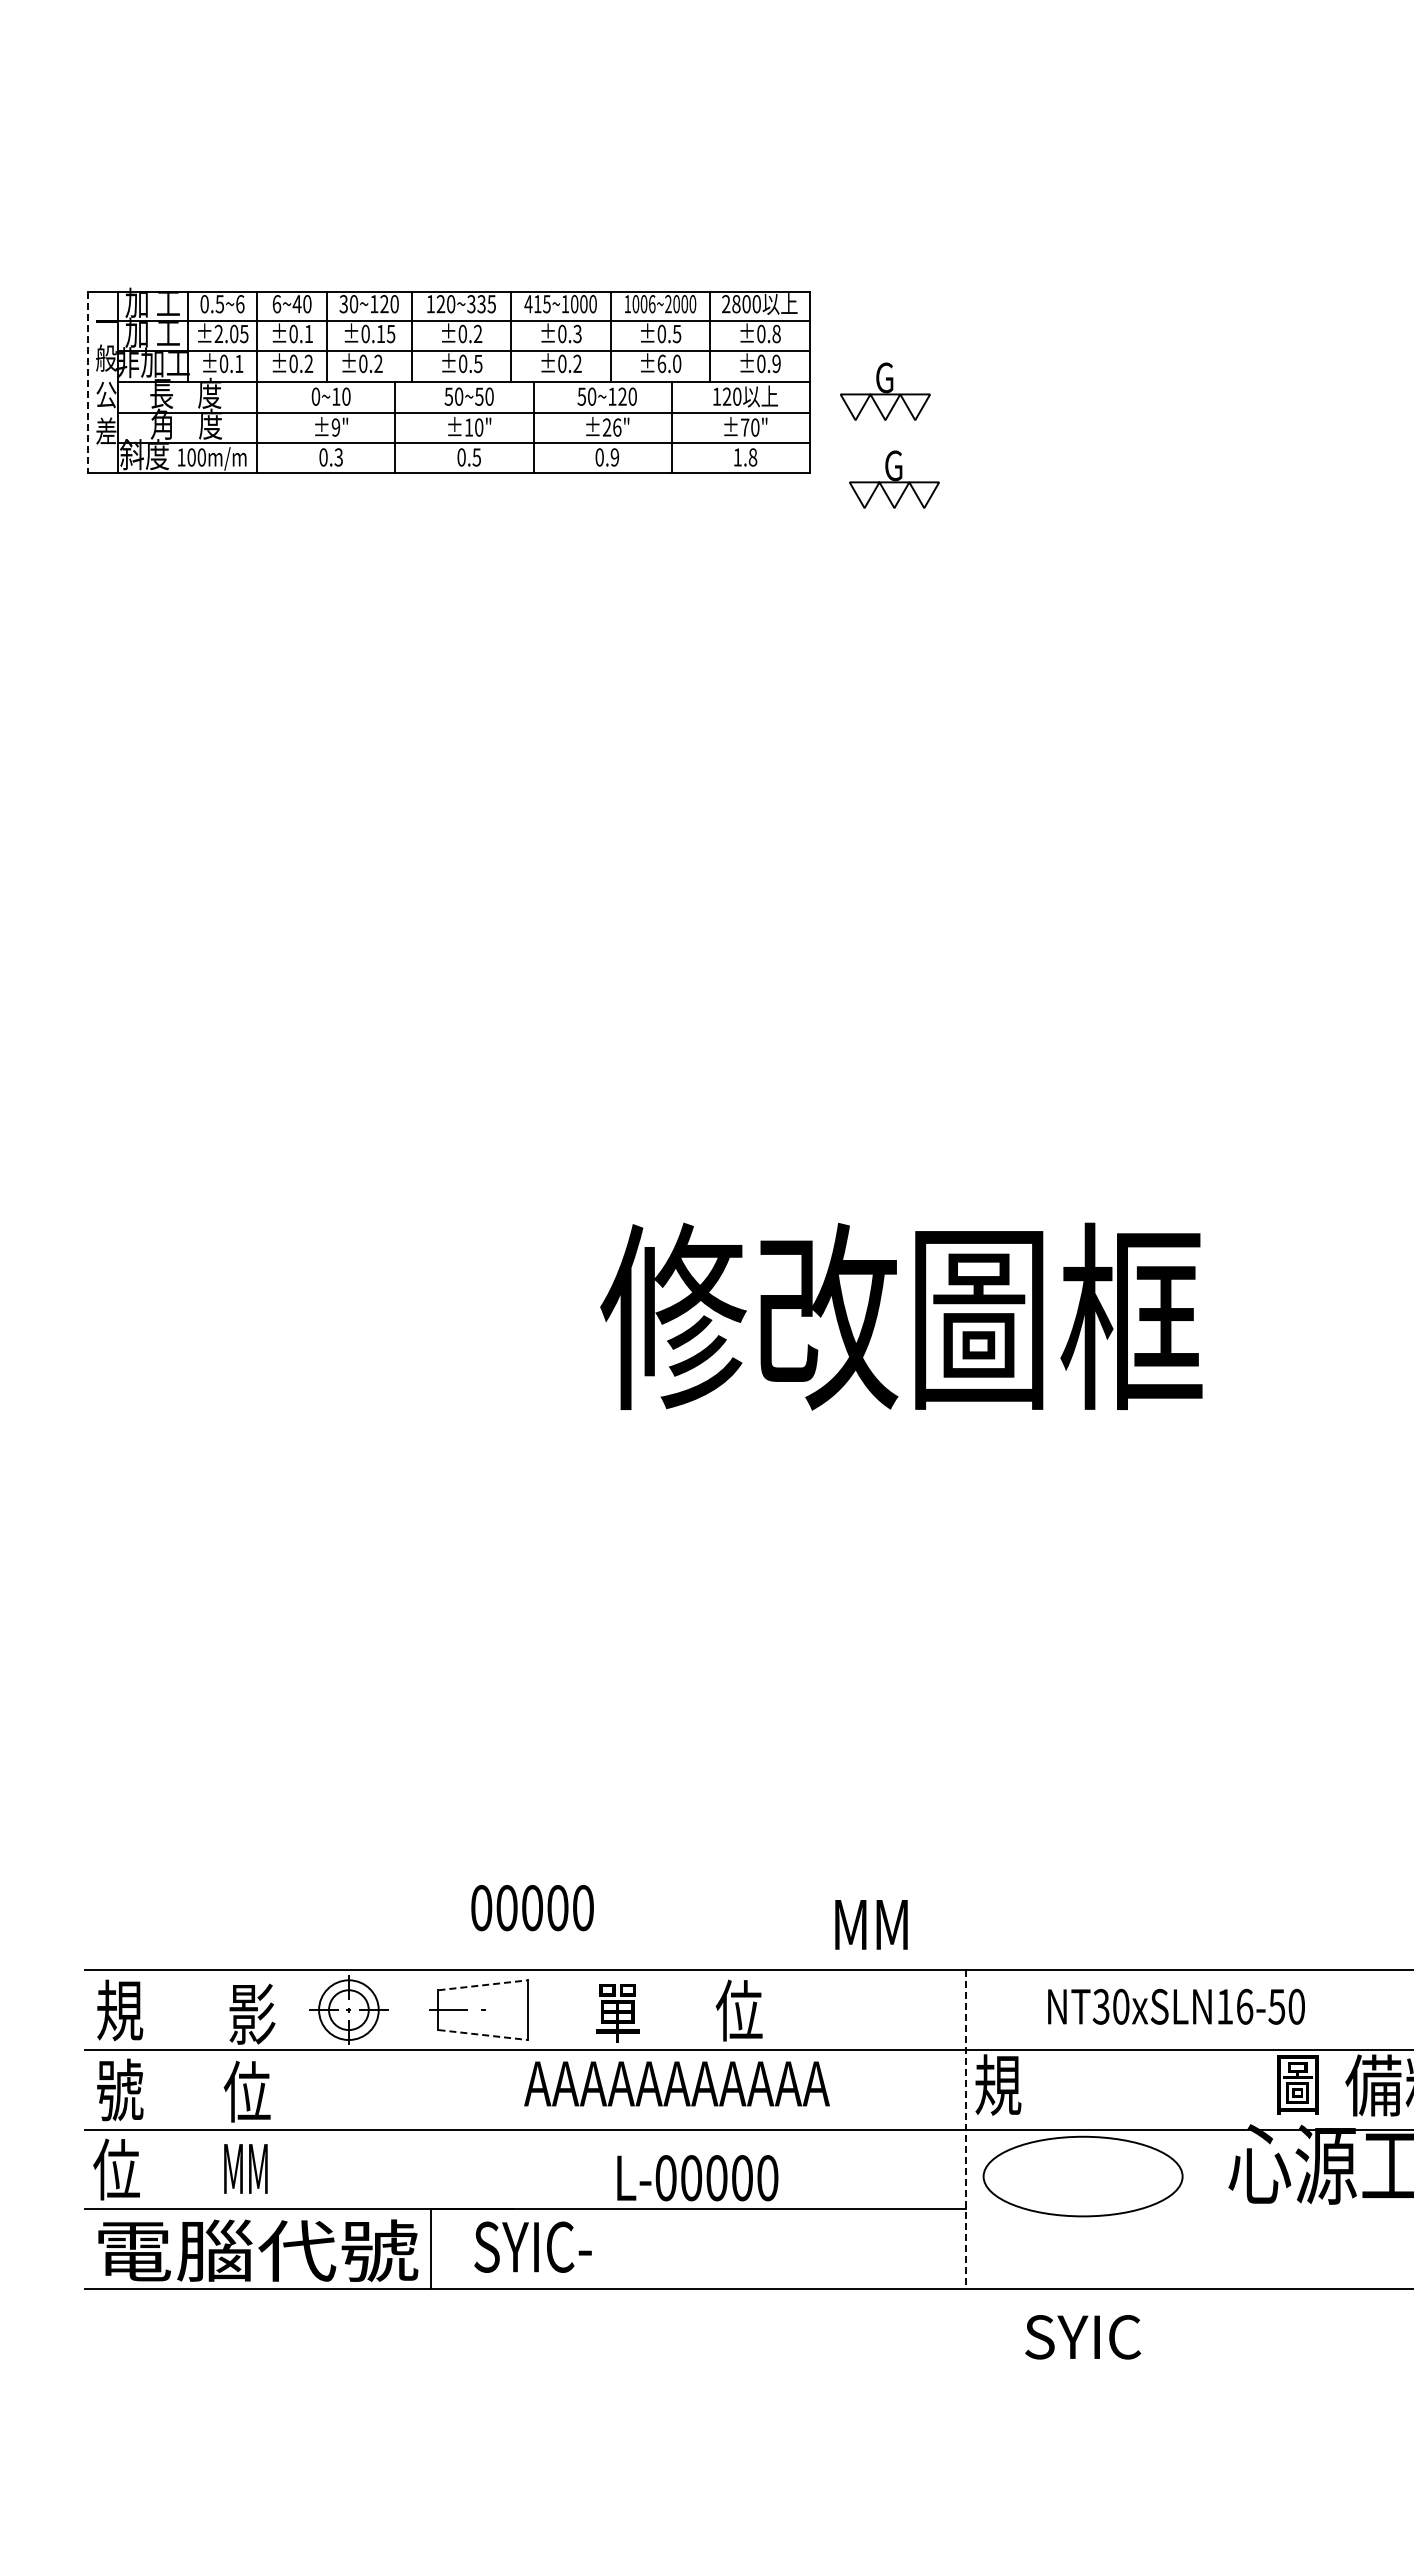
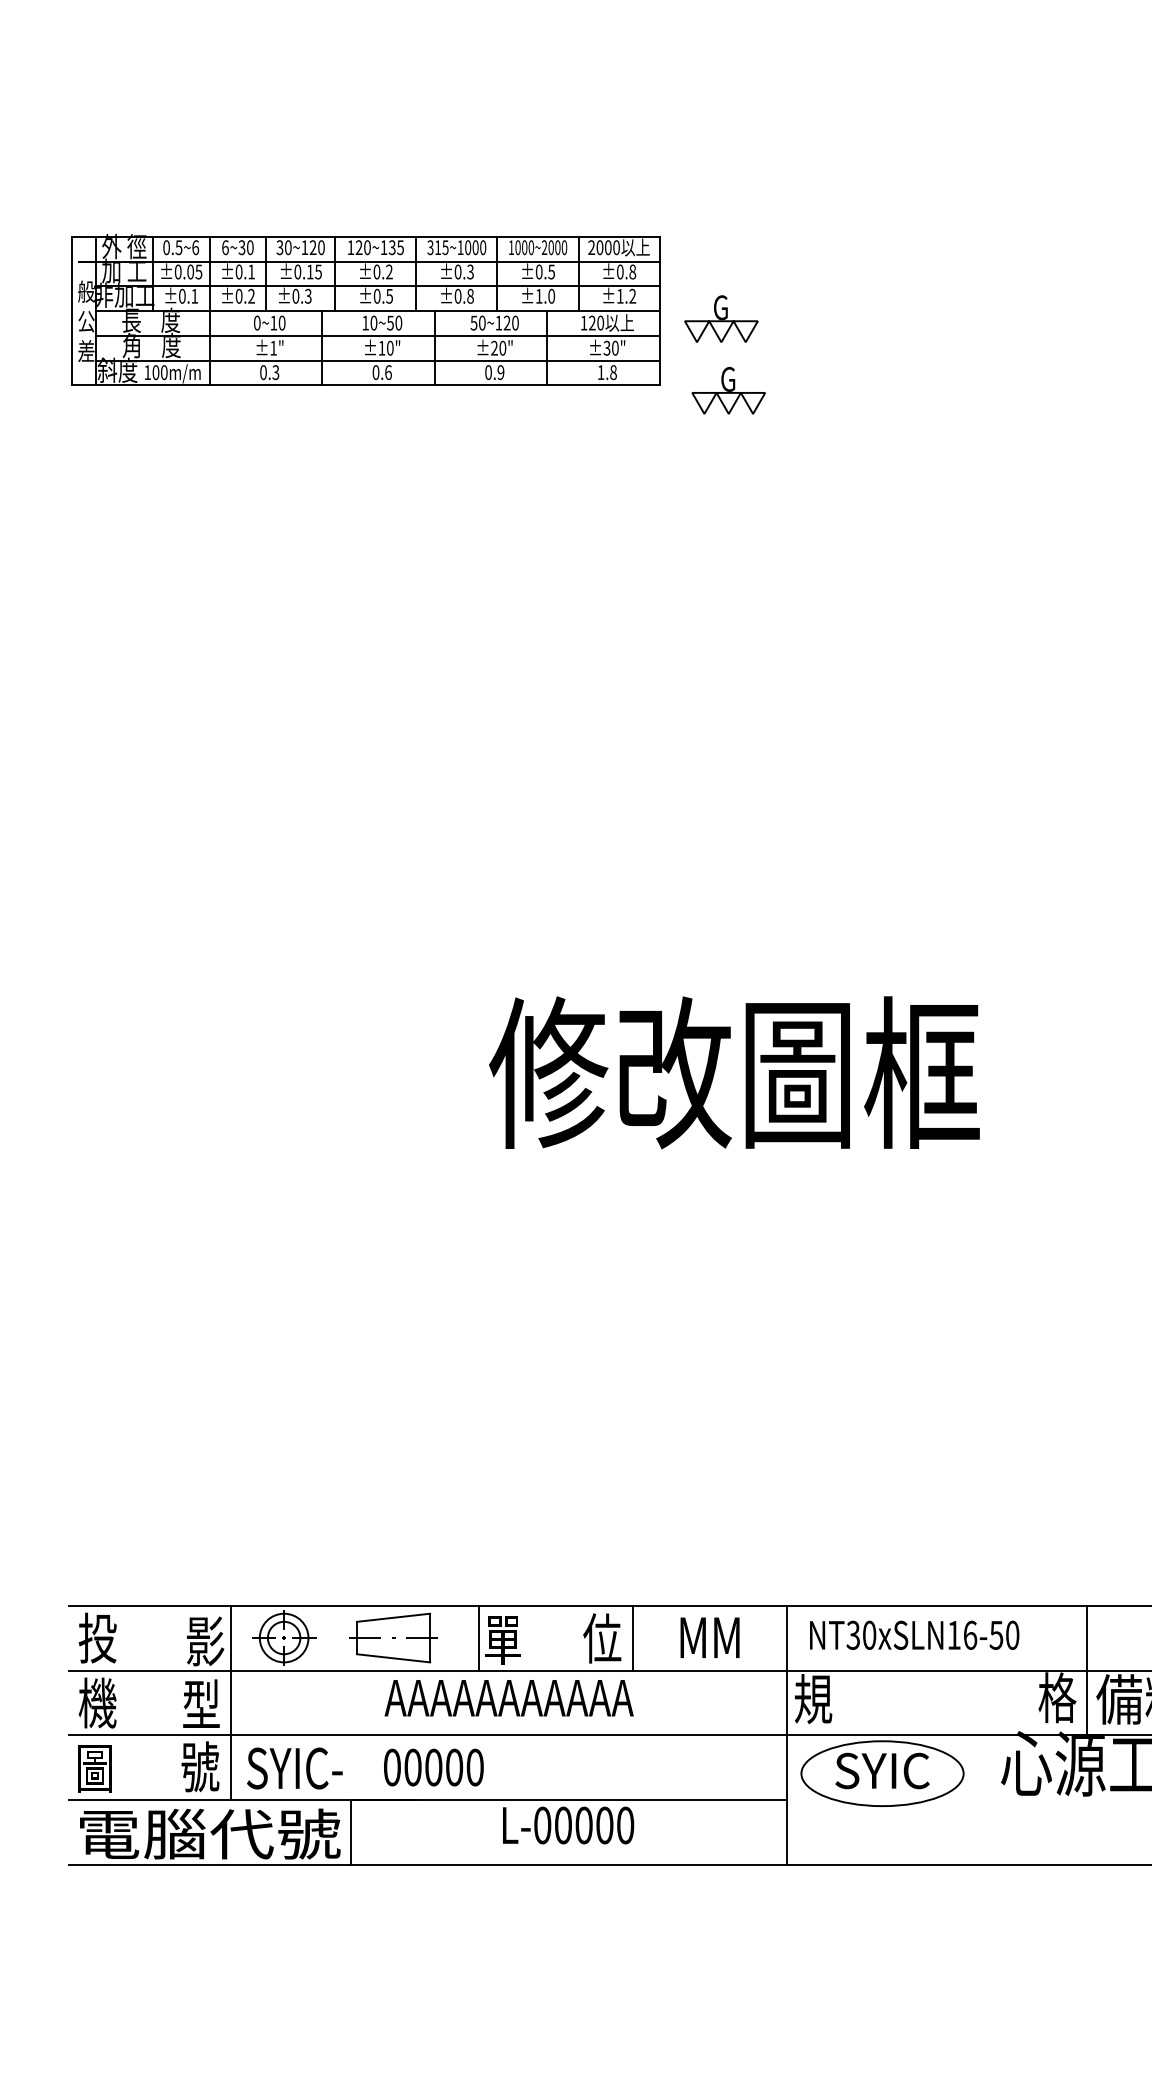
text: (152, 302) -> (124, 246), 加 工 -> 外 徑
text: (736, 303) -> (600, 247), 2800 -> 2000
text: (296, 304) -> (241, 247), 6~40 -> 6~30
text: (471, 304) -> (384, 247), 120~335 -> 120~135
text: (528, 304) -> (430, 247), 415~1000 -> 315~1000
text: (652, 304) -> (531, 247), 1006~2000 -> 1000~2000
text: (218, 334) -> (177, 272), ±2.05 -> ±0.05
text: (577, 363) -> (470, 296), ±0.2 -> ±0.8
text: (661, 363) -> (538, 296), ±6.0 -> ±1.0
text: (768, 363) -> (626, 296), ±0.9 -> ±1.2
text: (378, 364) -> (308, 296), ±0.2 -> ±0.3
line: (88, 382) -> (71, 311), dashed -> solid
text: (448, 396) -> (365, 322), 50~50 -> 10~50
text: (335, 427) -> (273, 348), ±9" -> ±1"
text: (617, 427) -> (503, 348), ±26" -> ±20"
text: (744, 427) -> (606, 348), ±70" -> ±30"
text: (476, 457) -> (388, 372), 0.5 -> 0.6
text: (532, 1908) -> (433, 1767), moved
text: (871, 1924) -> (710, 1637), moved
line: (483, 1985) -> (393, 1617), dashed -> solid
text: (1176, 2006) -> (914, 1635), moved
line: (587, 2009) -> (478, 1637), added
line: (776, 2009) -> (632, 1637), added
text: (119, 2010) -> (97, 1638), 規 -> 投
line: (517, 2010) -> (421, 1638), added
line: (483, 2035) -> (393, 1658), dashed -> solid
line: (1334, 2049) -> (1087, 1670), added
text: (676, 2083) -> (508, 1697), moved
text: (1297, 2083) -> (1057, 1697), 圖 -> 格
text: (119, 2089) -> (97, 1702), 號 -> 機
line: (284, 2089) -> (231, 1702), added
text: (246, 2091) -> (200, 1704), 位 -> 型
line: (965, 2130) -> (786, 1736), dashed -> solid
text: (246, 2167) -> (200, 1766), MM -> 號
text: (116, 2169) -> (94, 1767), 位 -> 圖
text: (697, 2178) -> (568, 1825), moved
text: (532, 2246) -> (294, 1767), moved
text: (1083, 2337) -> (882, 1771), moved

